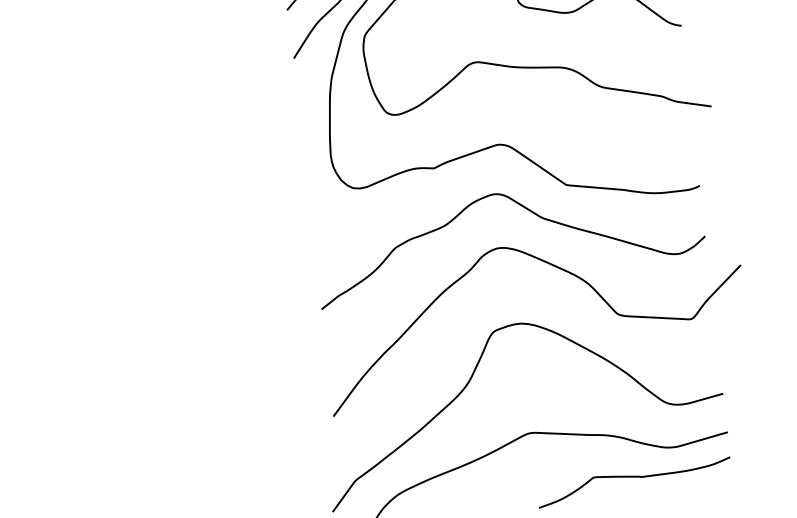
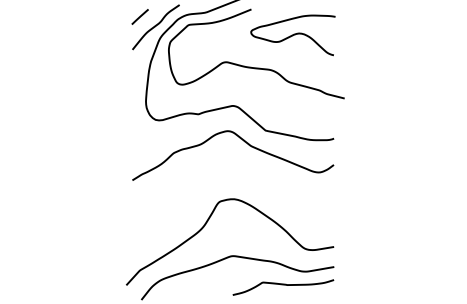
part: (560, 271) -> (257, 174), removed

